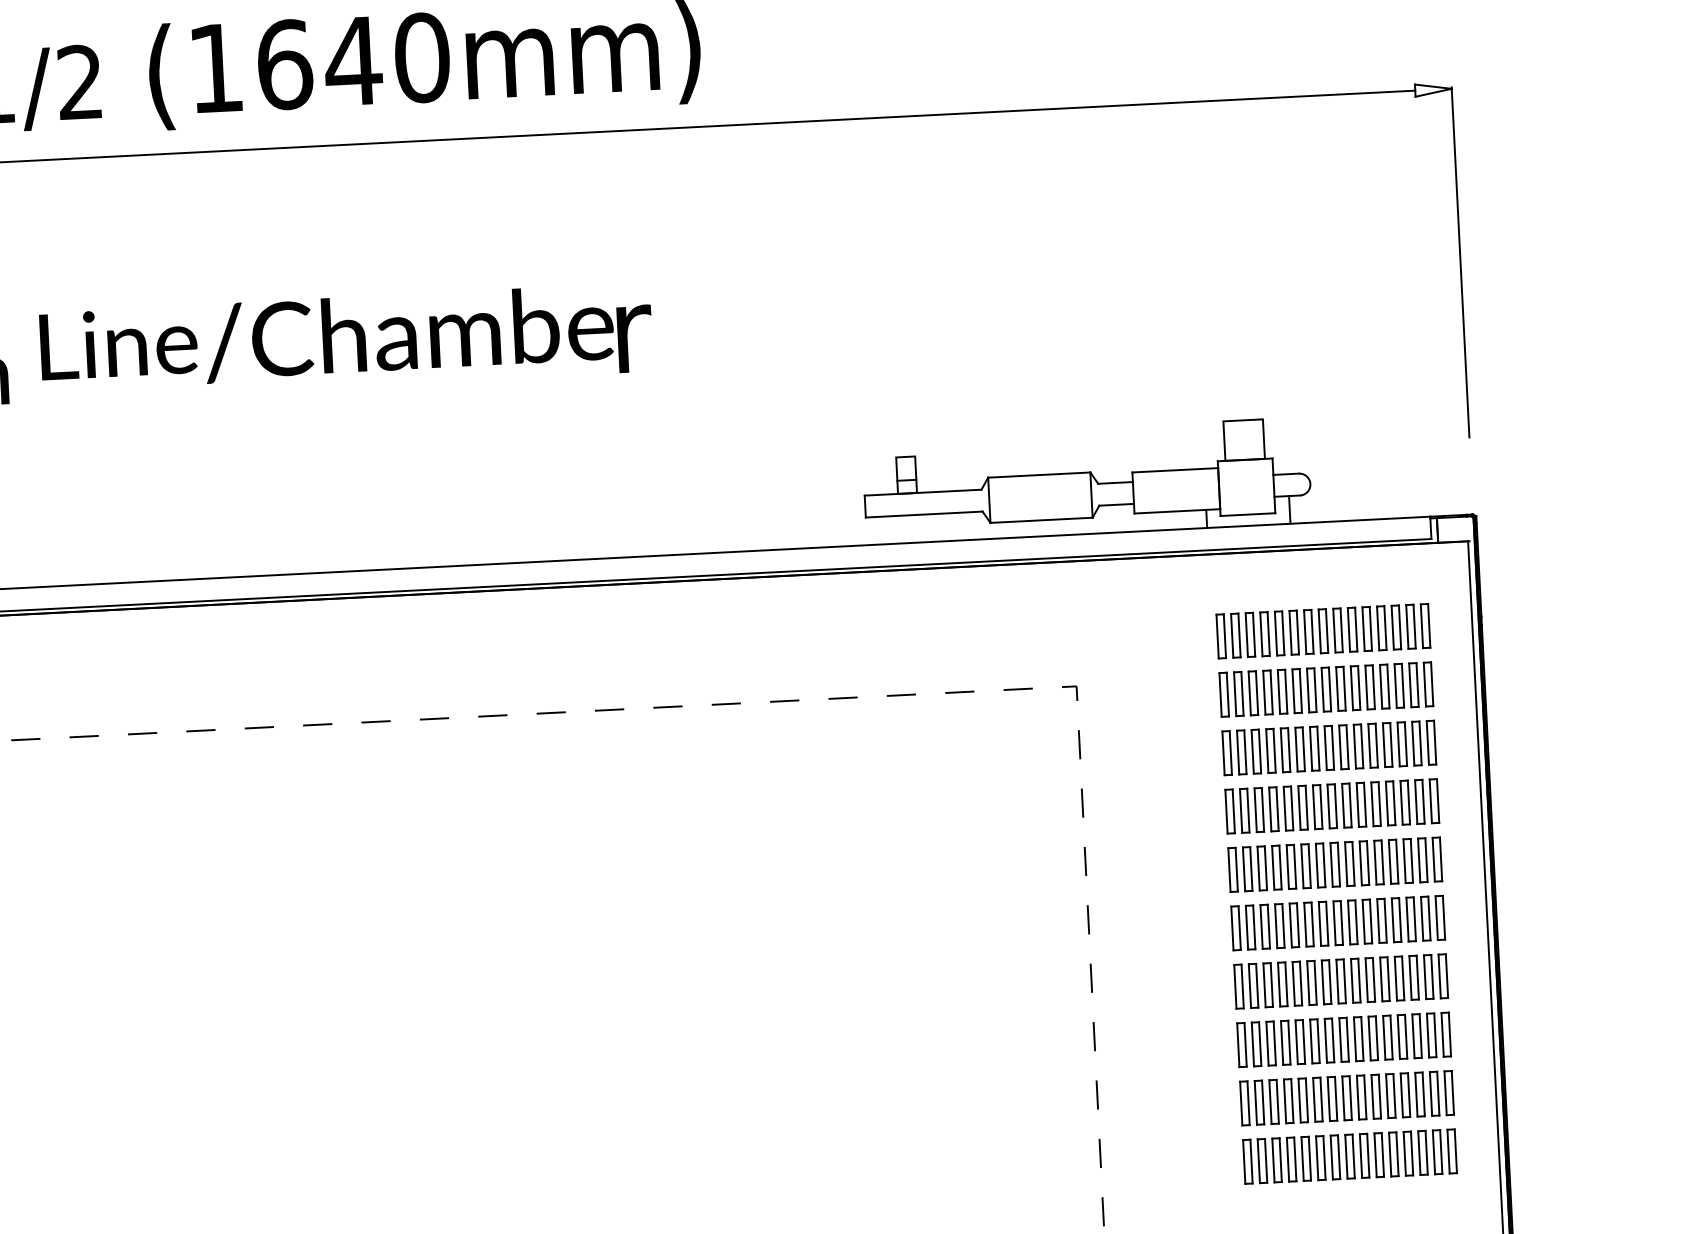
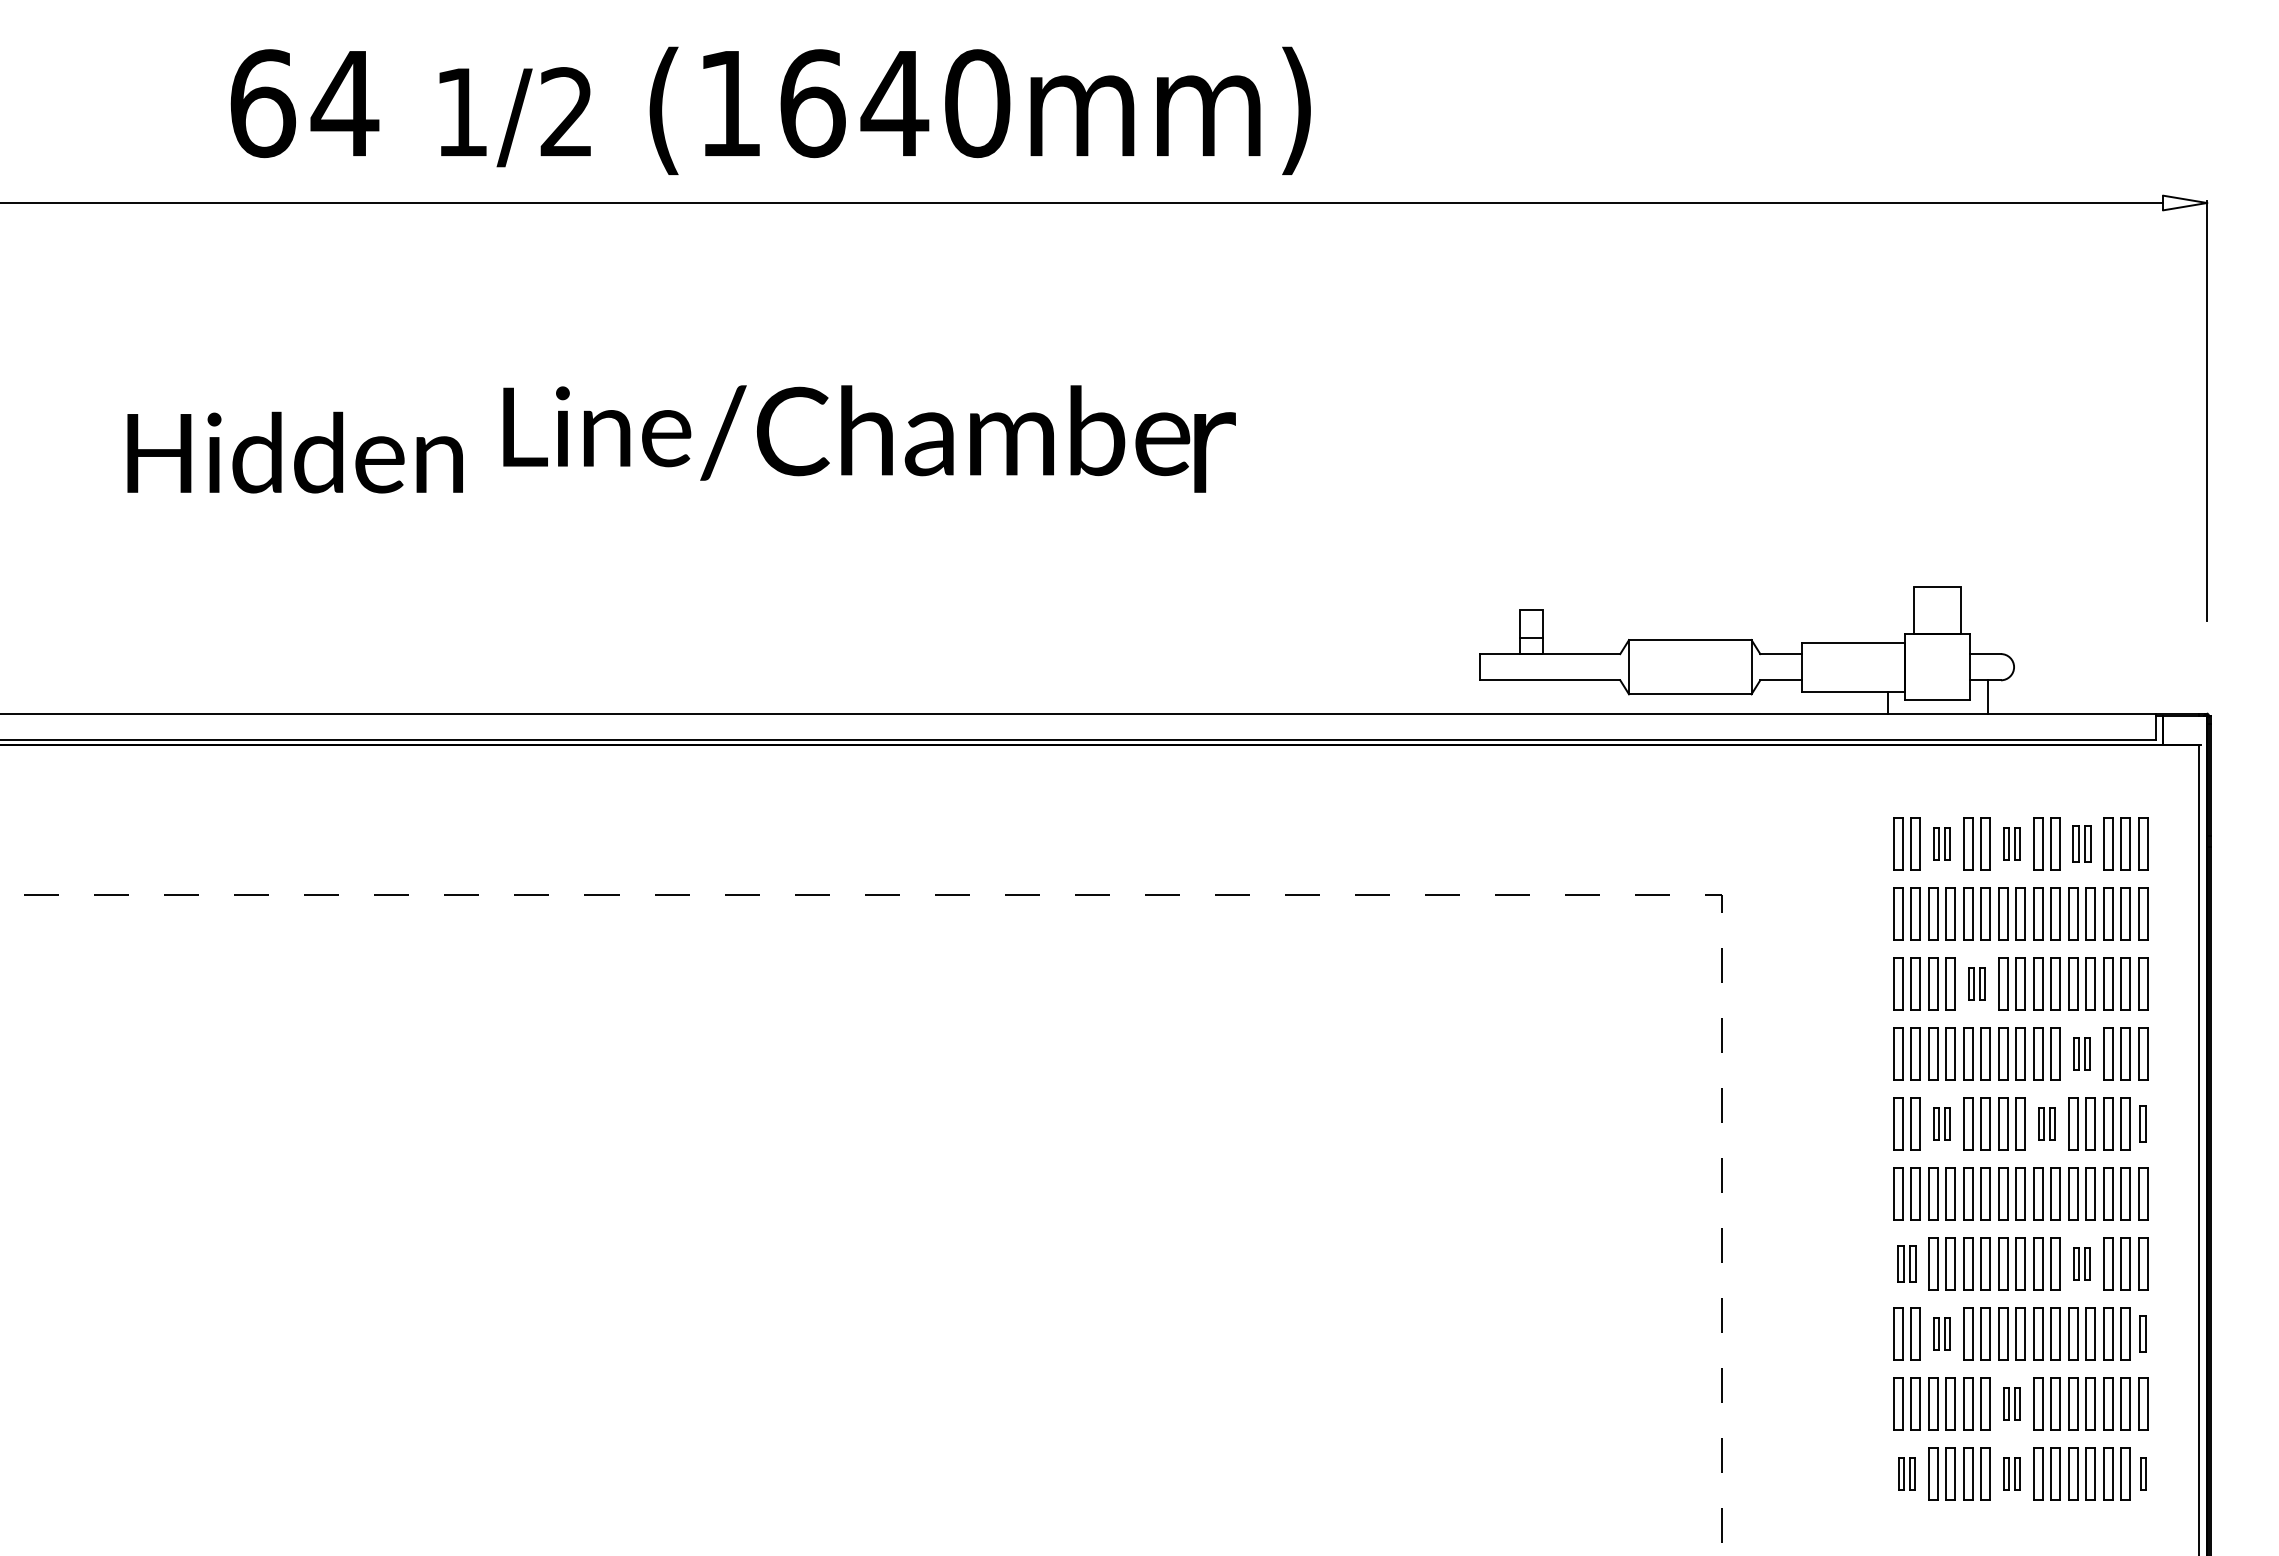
part: (1374, 628) -> (2081, 843), size x0.7
part: (1315, 631) -> (2011, 843), size x0.6
part: (1257, 634) -> (1941, 843), size x0.6
part: (1292, 749) -> (1976, 983), size x0.6
part: (1382, 803) -> (2081, 1053), size x0.6
part: (1437, 859) -> (2143, 1123), size x0.7
part: (1356, 863) -> (2046, 1123), size x0.6
part: (1269, 867) -> (1941, 1123), size x0.6
part: (1391, 978) -> (2081, 1263), size x0.6
part: (1245, 985) -> (1906, 1263), size x0.7
part: (1446, 1034) -> (2143, 1333), size x0.7
part: (1278, 1042) -> (1941, 1333), size x0.6
part: (1339, 1098) -> (2011, 1403), size x0.6
part: (1452, 1150) -> (2143, 1473), size x0.6
part: (1342, 1156) -> (2011, 1473), size x0.6
part: (1254, 1160) -> (1906, 1473), size x0.6

